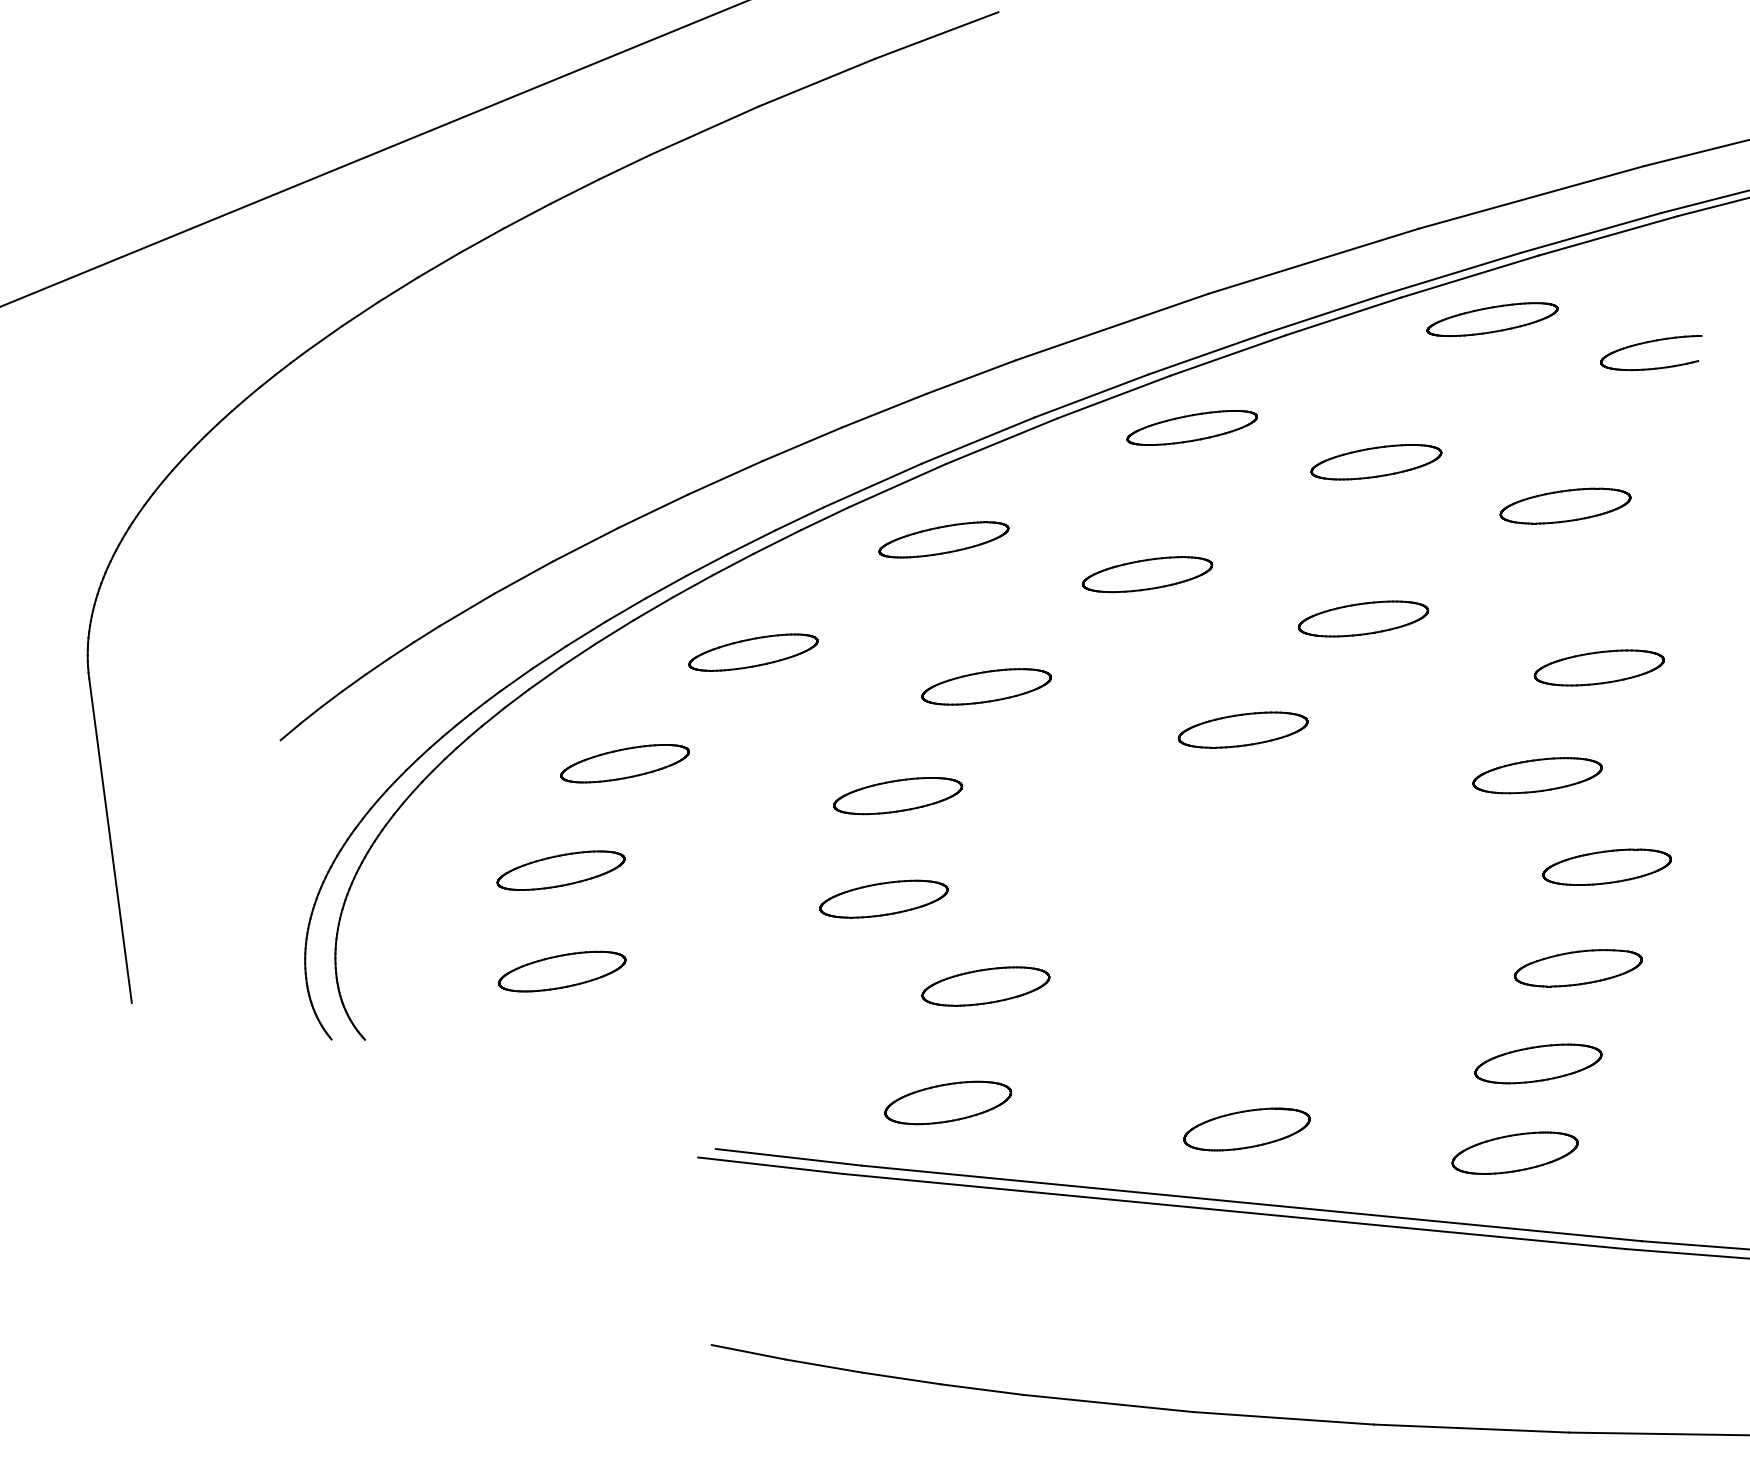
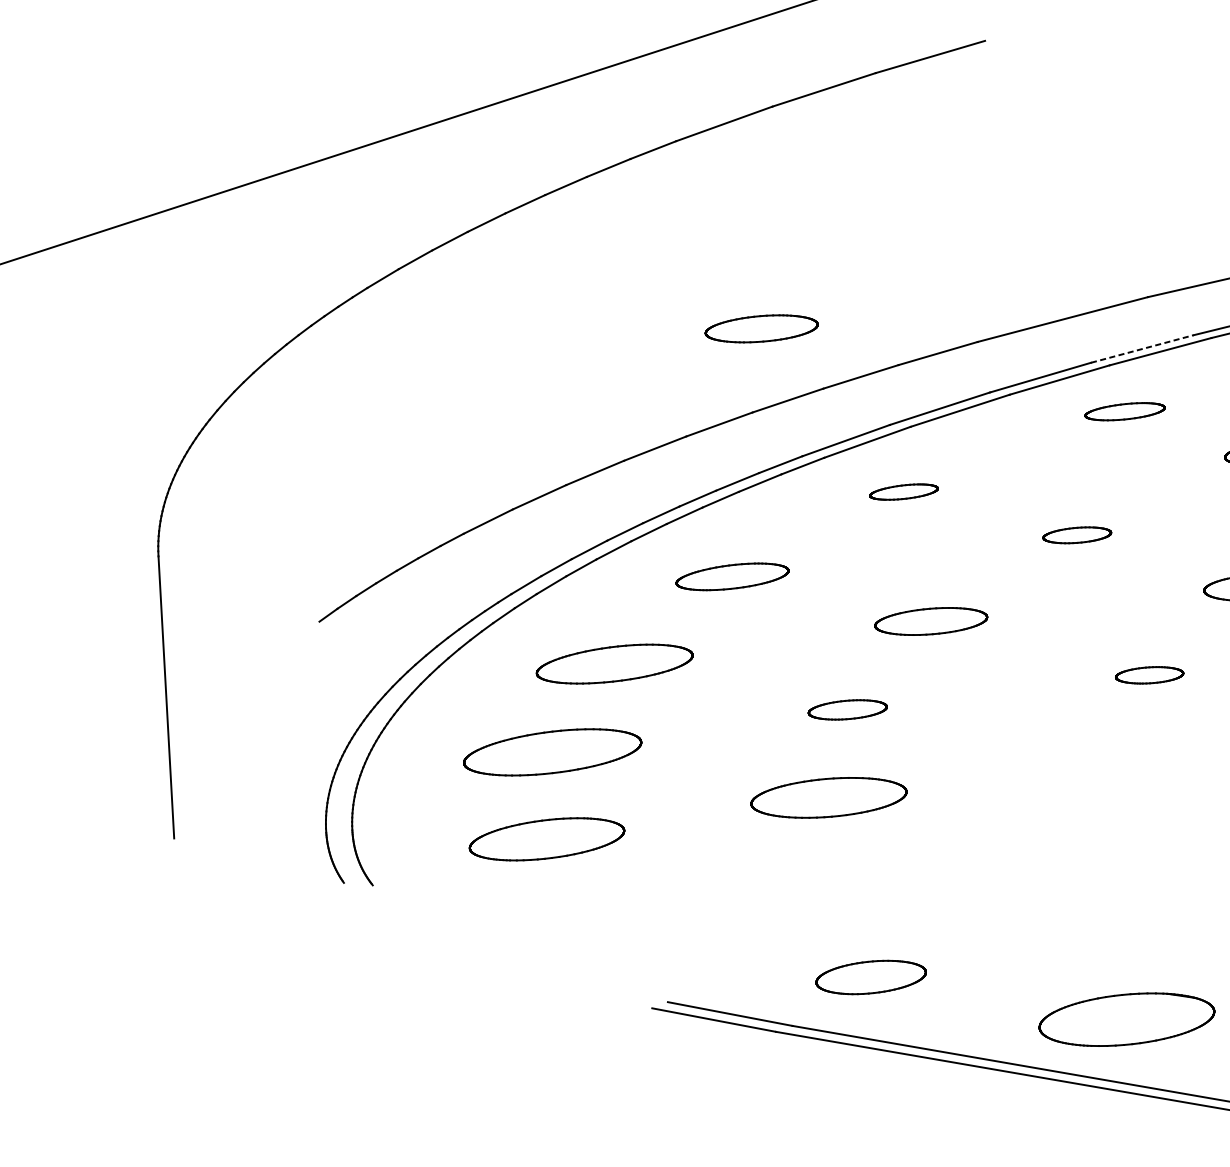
line: (1206, 354) -> (1142, 349), solid -> dashed
part: (765, 363) -> (761, 328), added
part: (1191, 427) -> (1124, 411), size x0.7
part: (943, 539) -> (903, 491), size x0.6
part: (1147, 574) -> (1077, 535), size x0.6
part: (1243, 729) -> (1149, 674), size x0.6
part: (624, 763) -> (614, 664), size x1.4
part: (897, 796) -> (847, 710), size x0.7
part: (560, 870) -> (552, 752), size x1.6
part: (883, 898) -> (828, 797), size x1.4
part: (562, 971) -> (547, 839), size x1.4
part: (985, 986) -> (910, 879), removed
part: (1246, 1129) -> (1126, 1019), size x1.6

